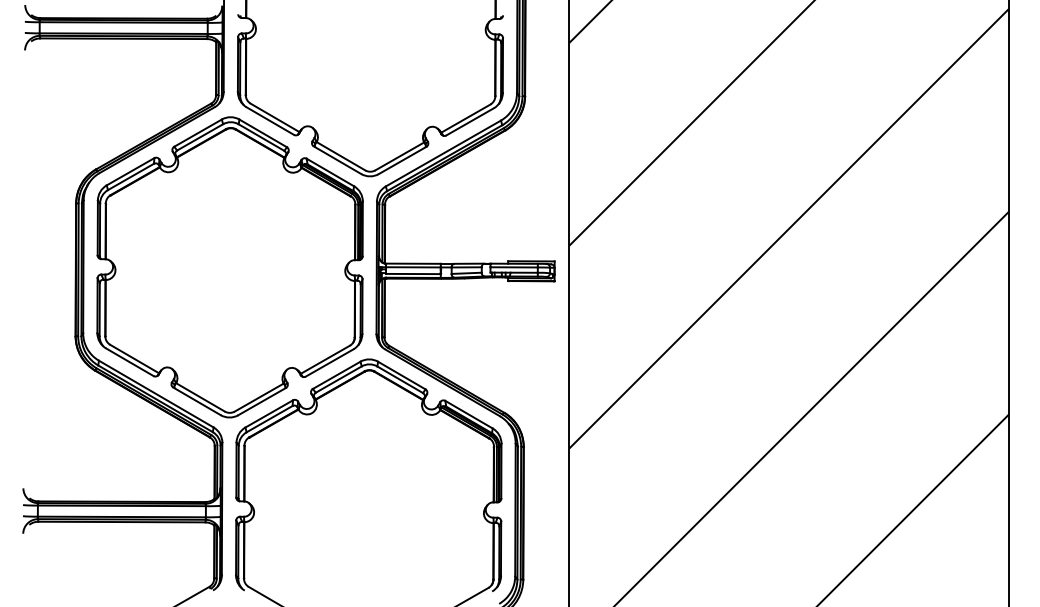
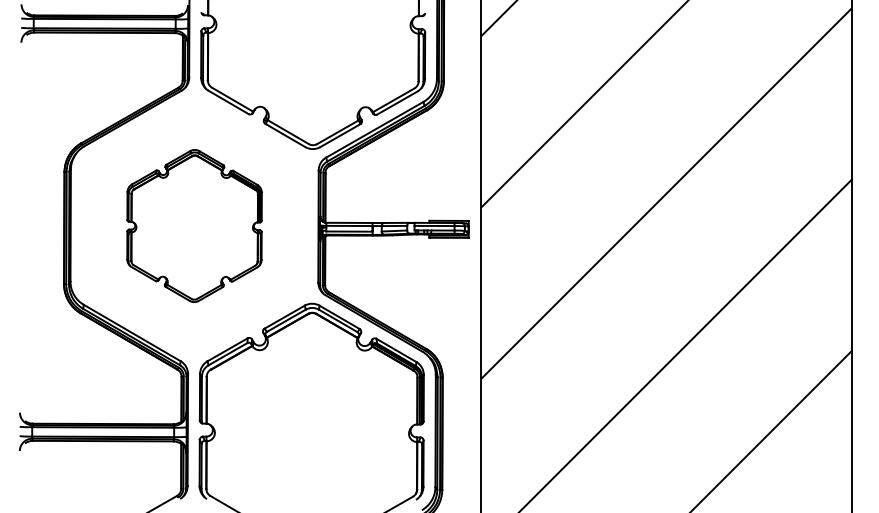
part: (229, 267) -> (194, 226), size x0.6

